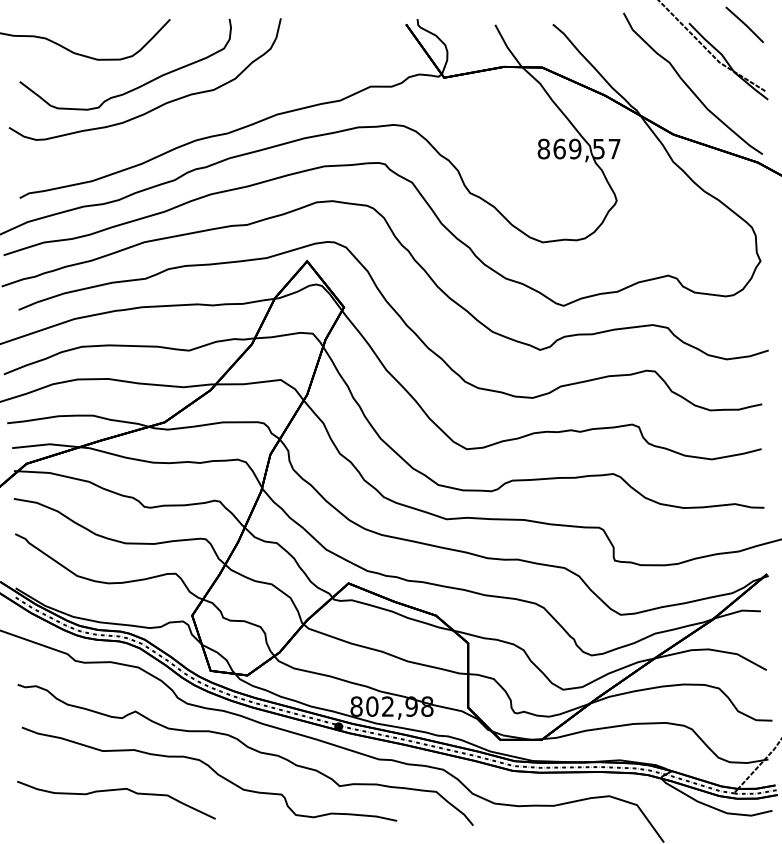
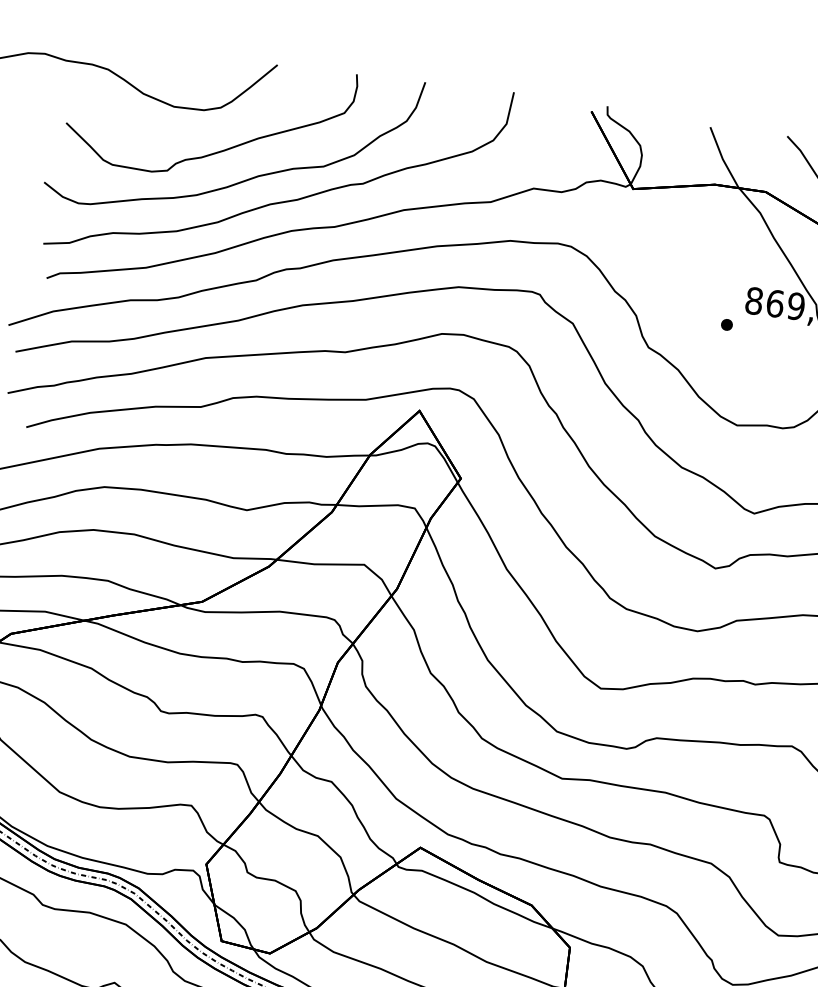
curve: (184, 119) -> (279, 201), added
part: (525, 168) -> (726, 323), added

